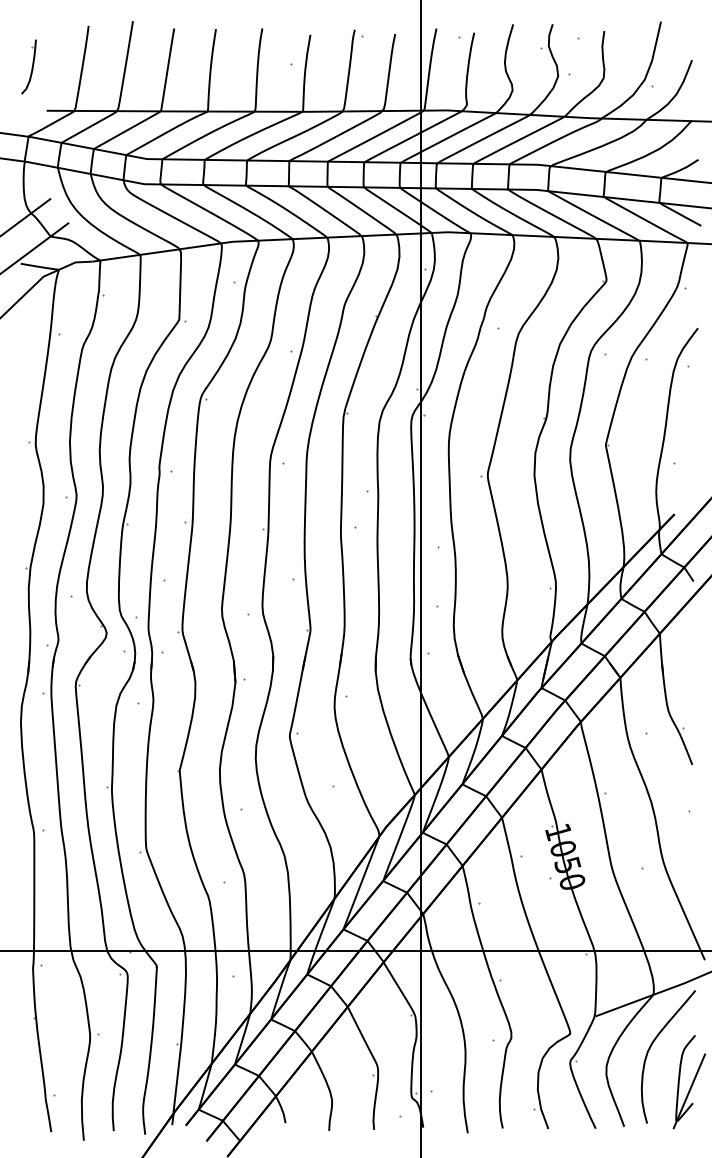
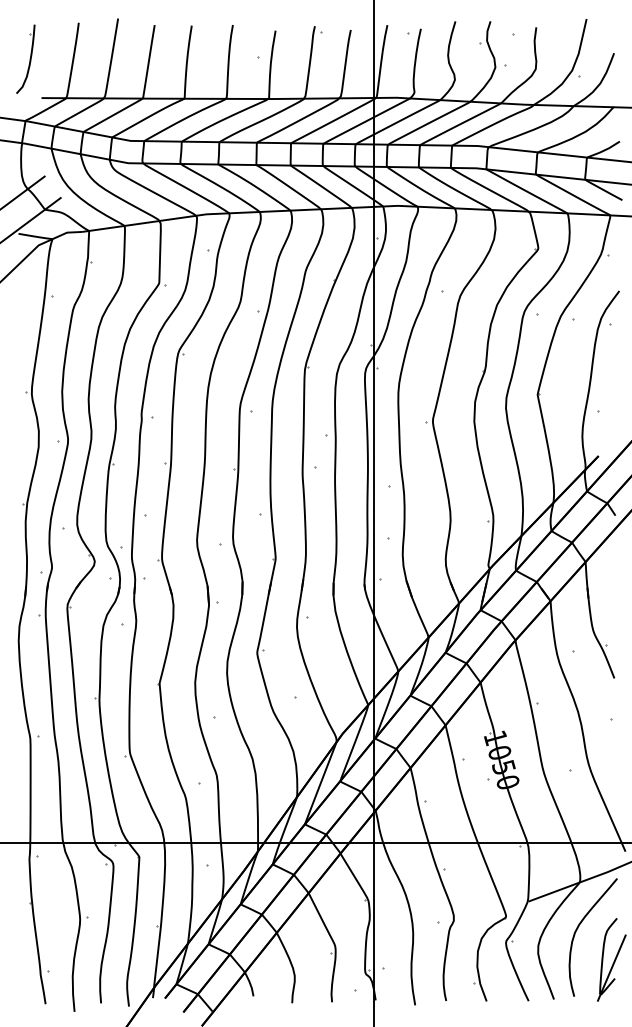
part: (28, 66) -> (25, 58), size x1.43

